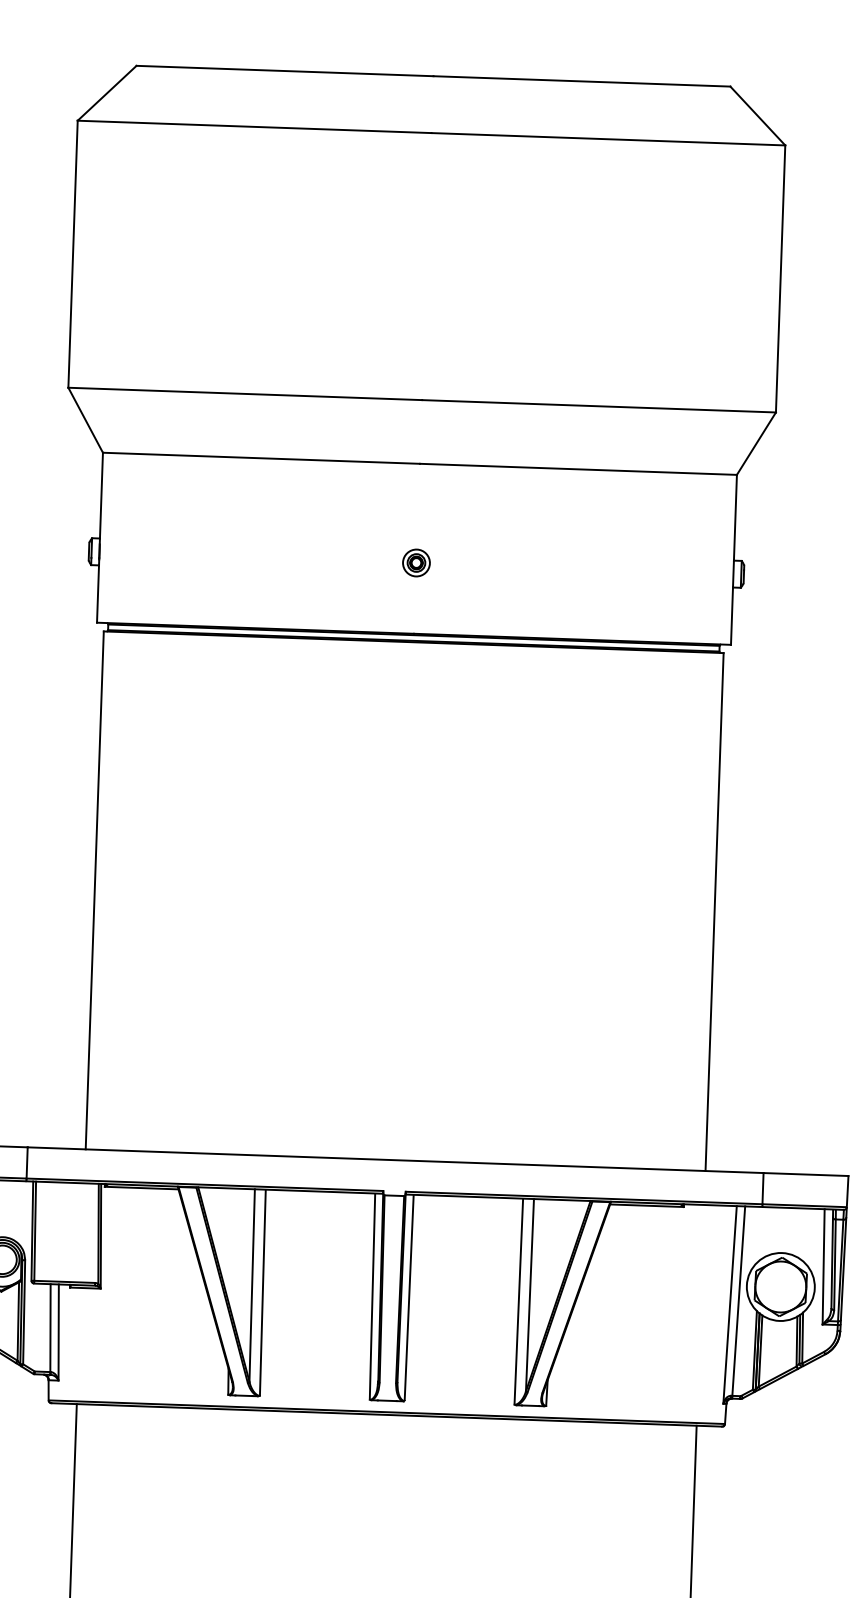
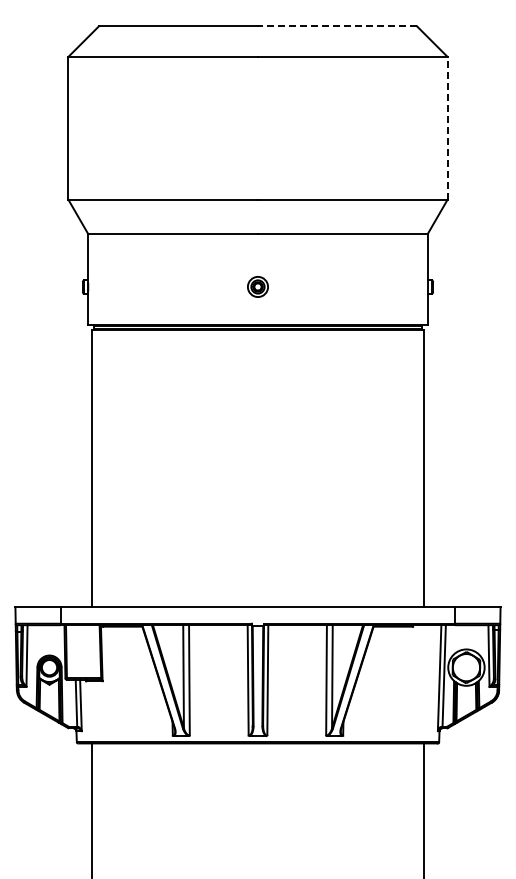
line: (581, 81) -> (337, 26), solid -> dashed
line: (780, 279) -> (447, 128), solid -> dashed
part: (415, 563) -> (257, 287), size x1.4

